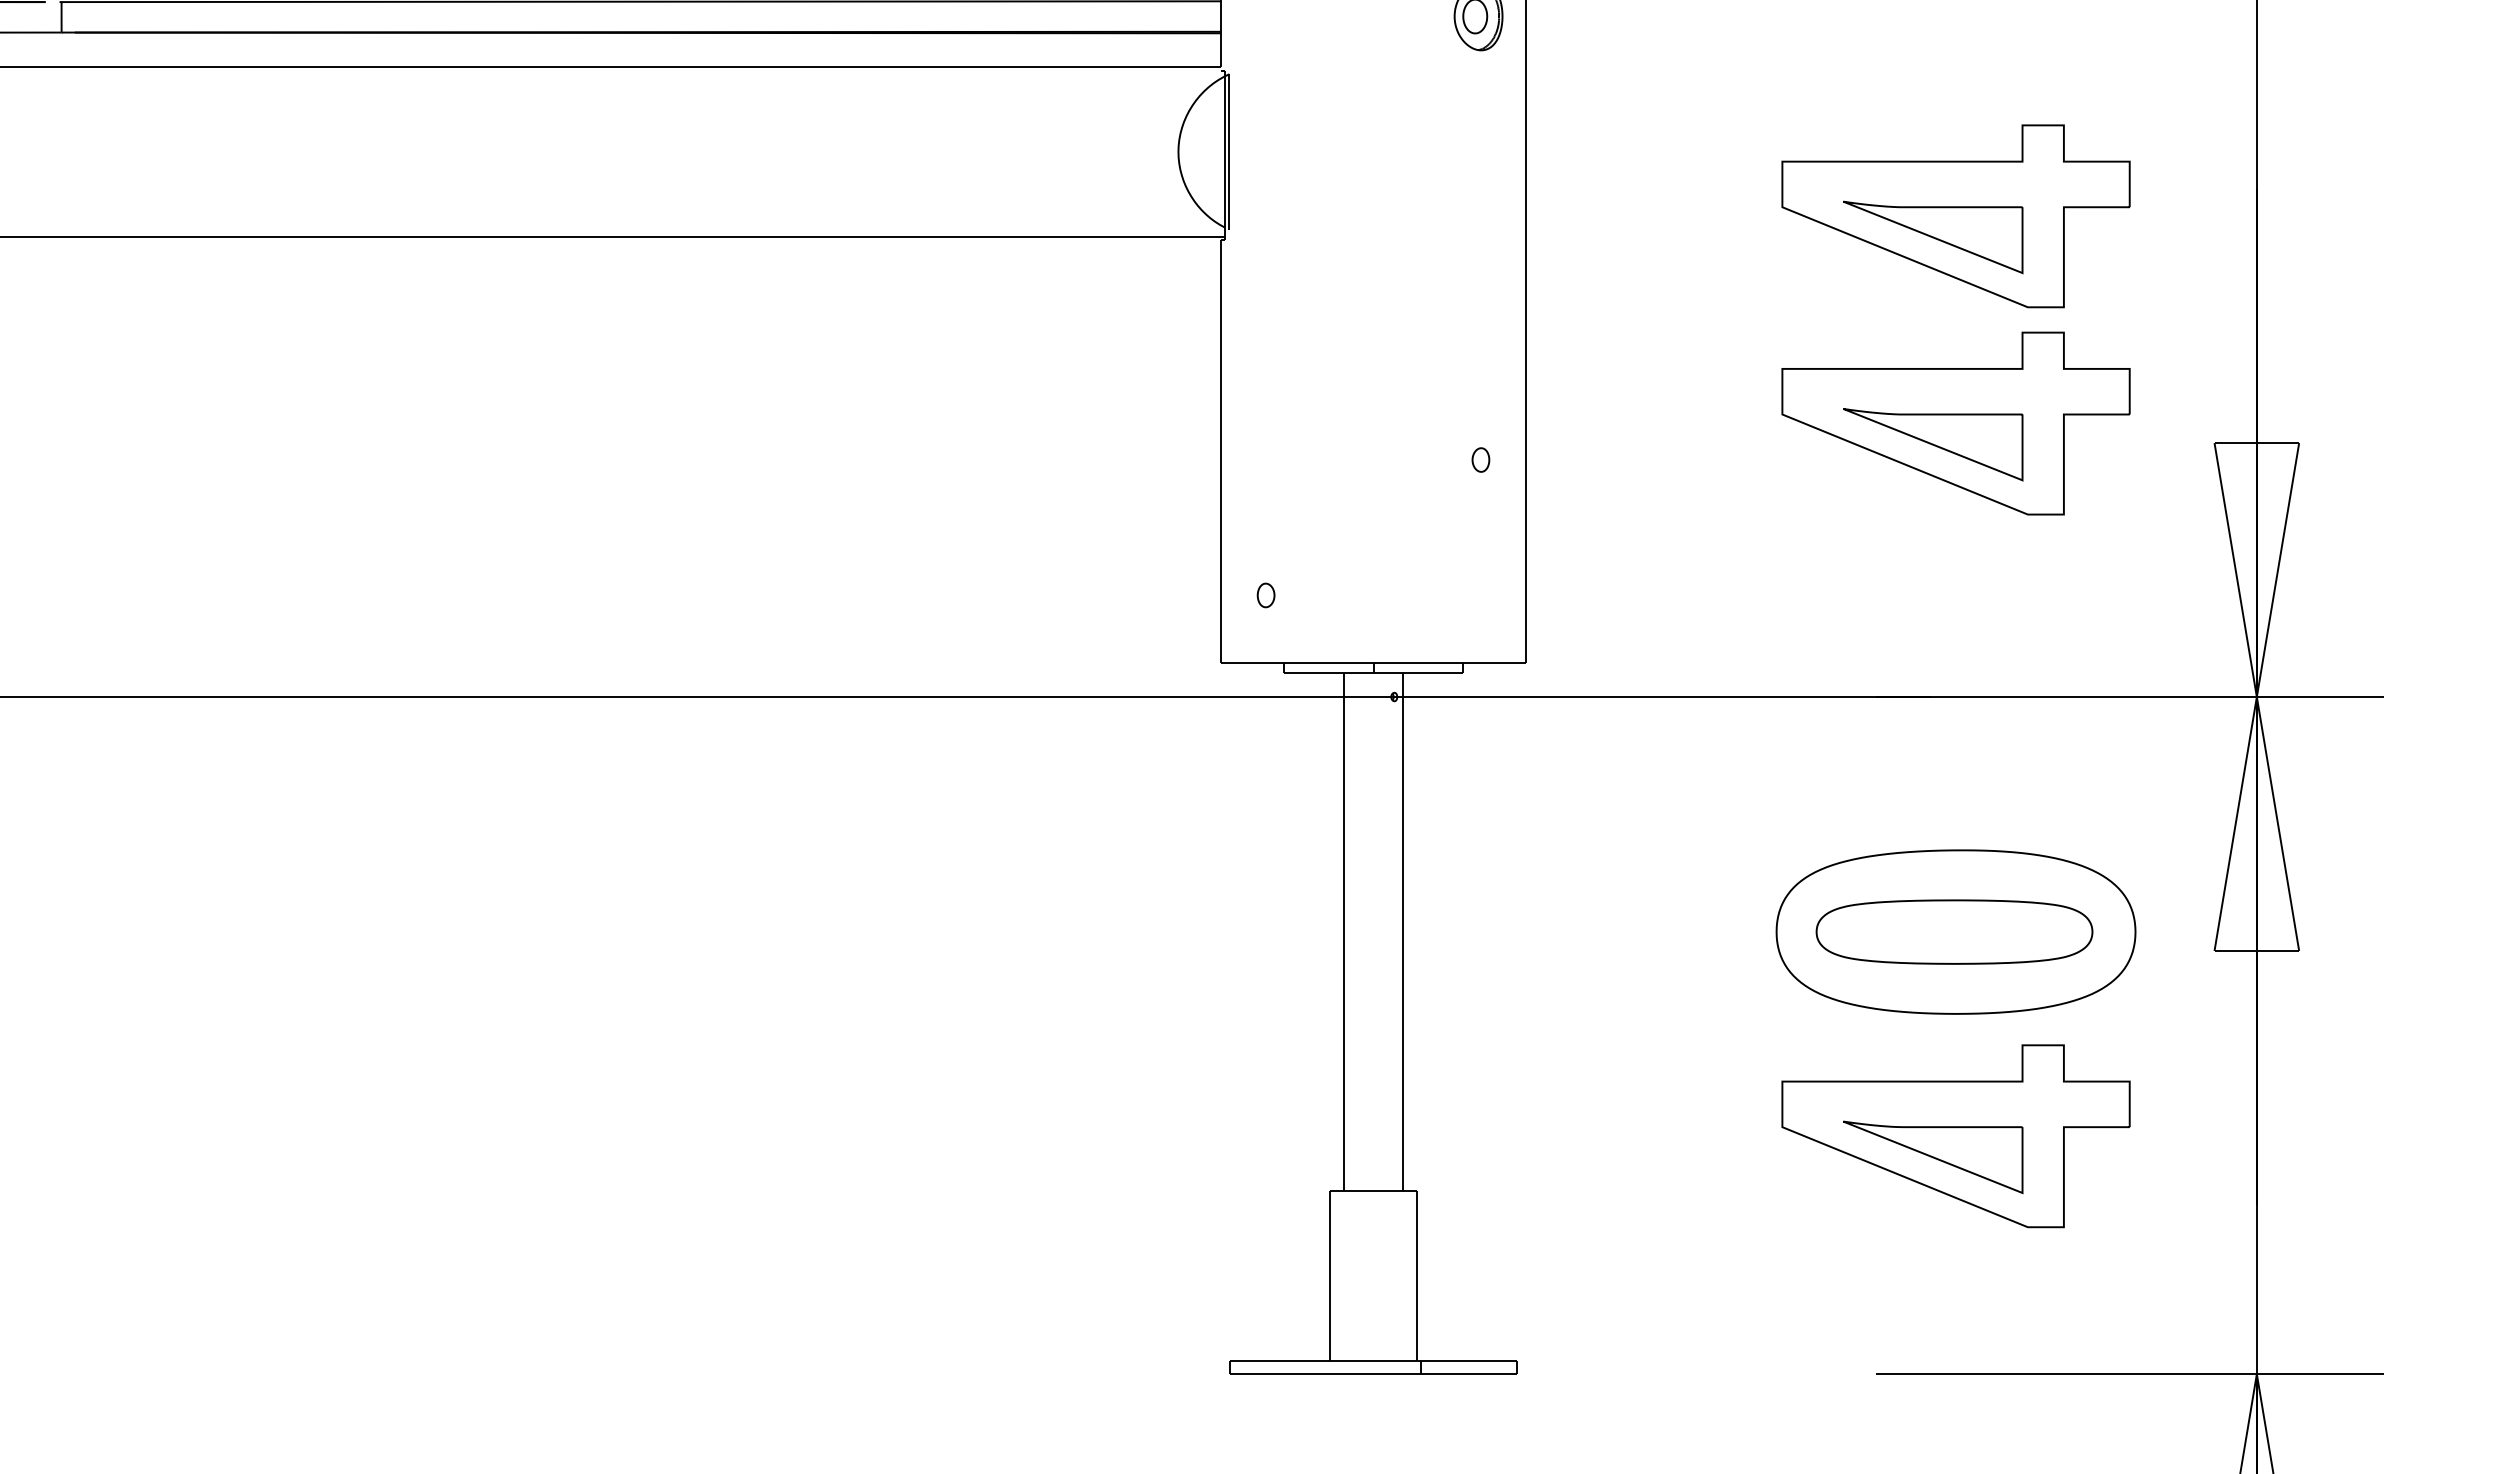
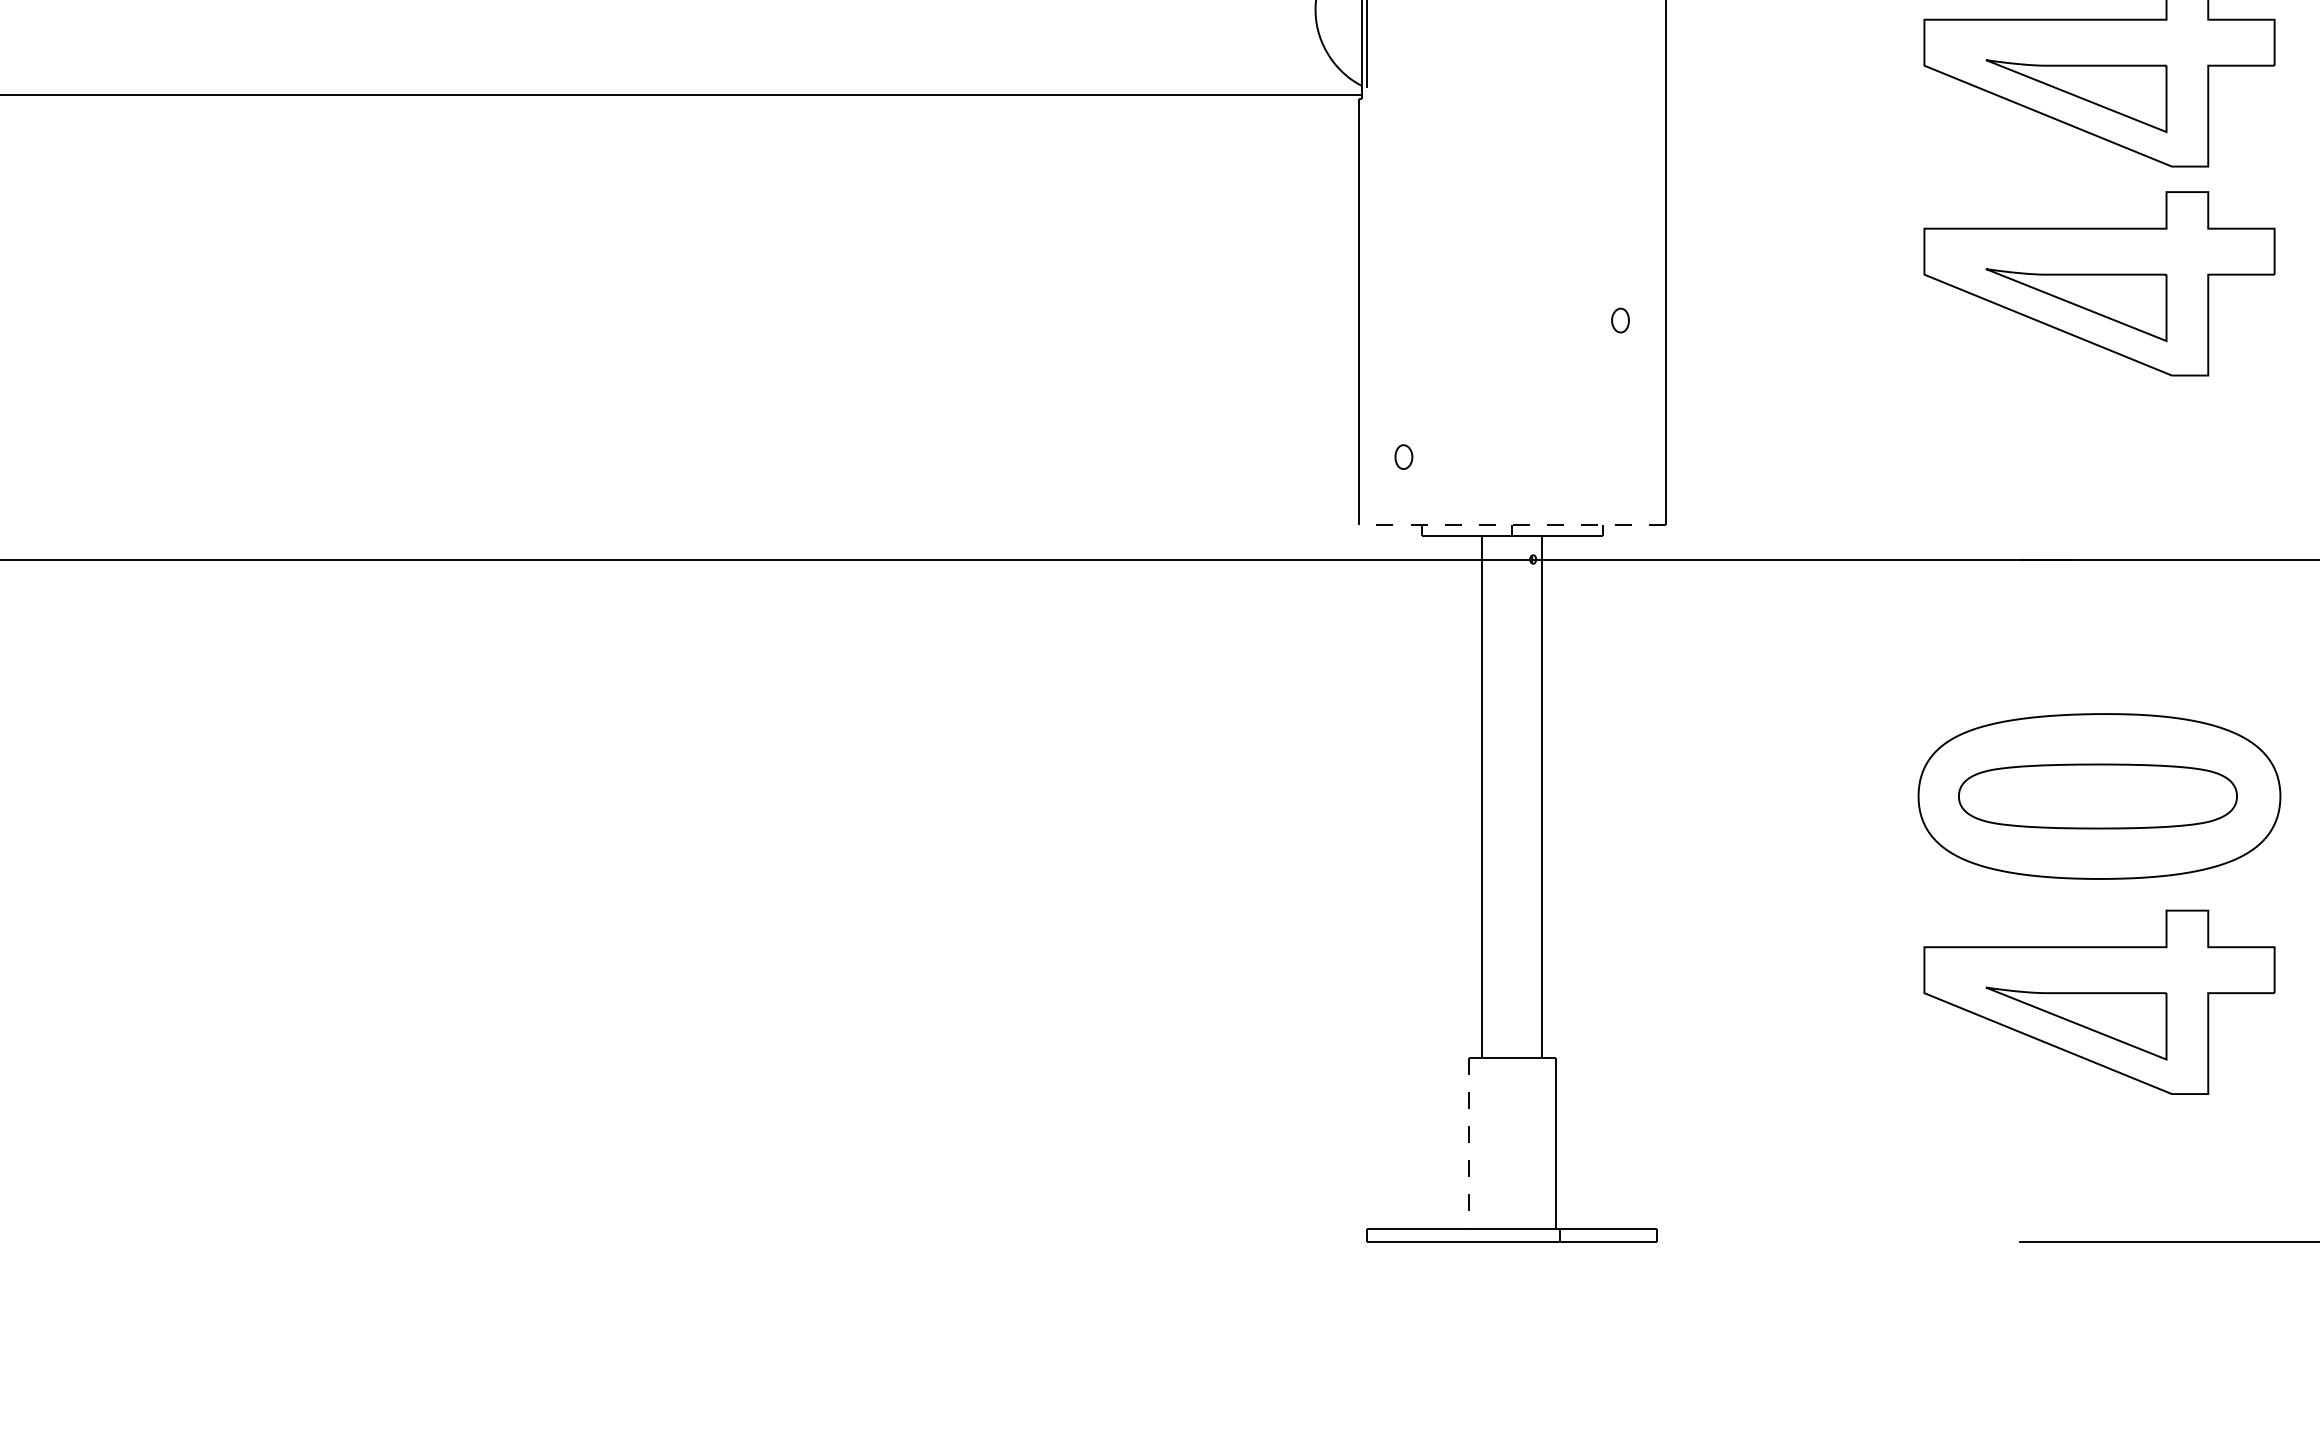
line: (1373, 663) -> (1512, 525), solid -> dashed
line: (1330, 1275) -> (1468, 1142), solid -> dashed

